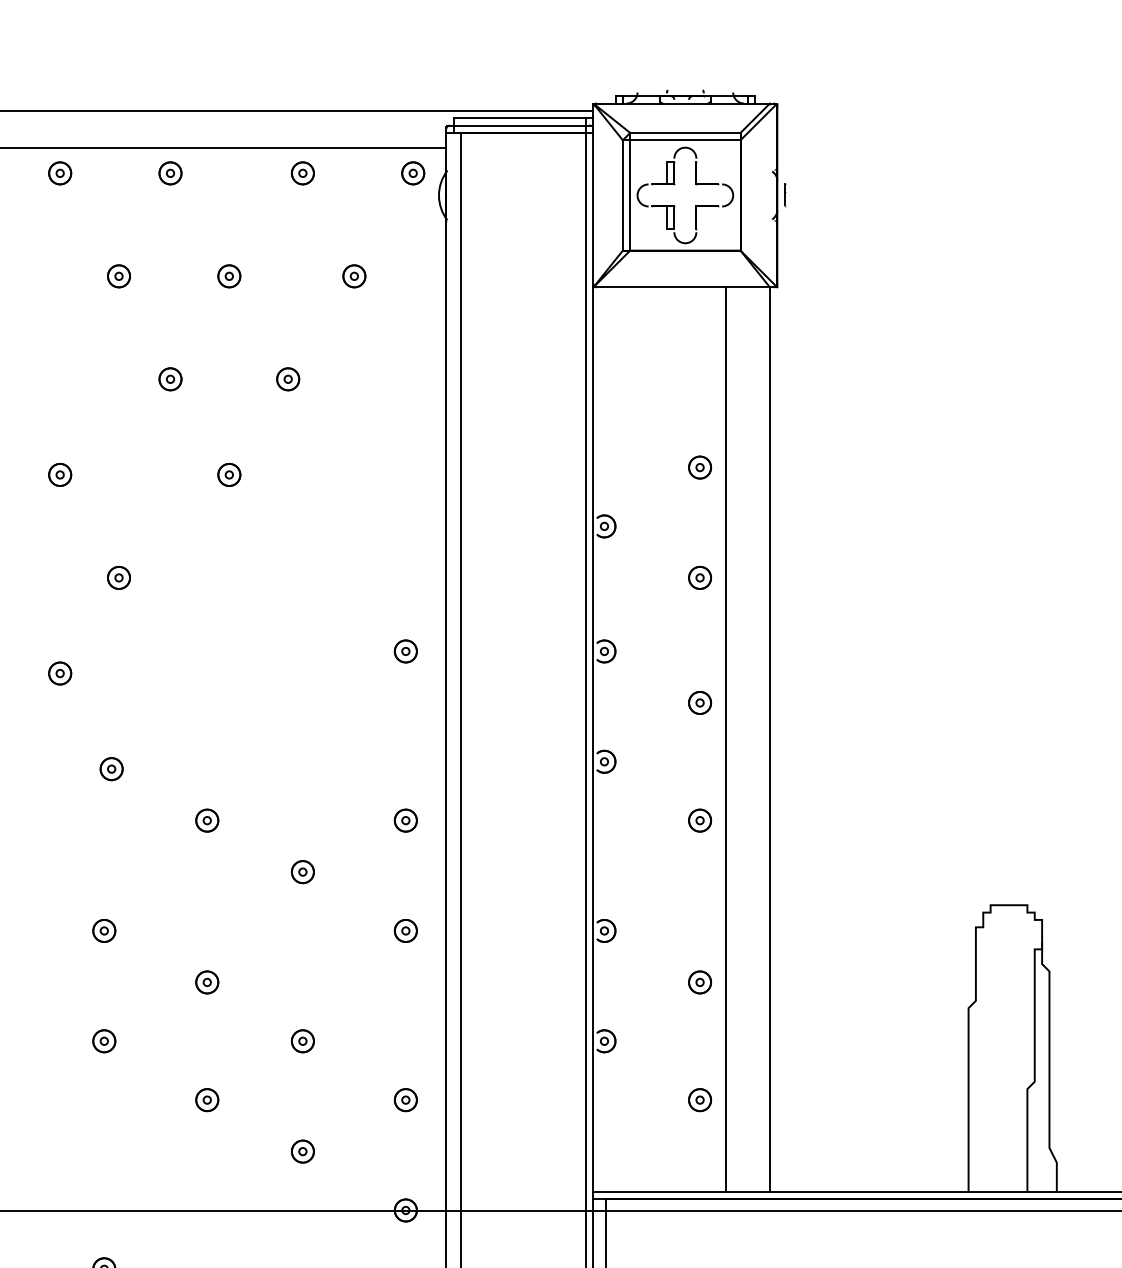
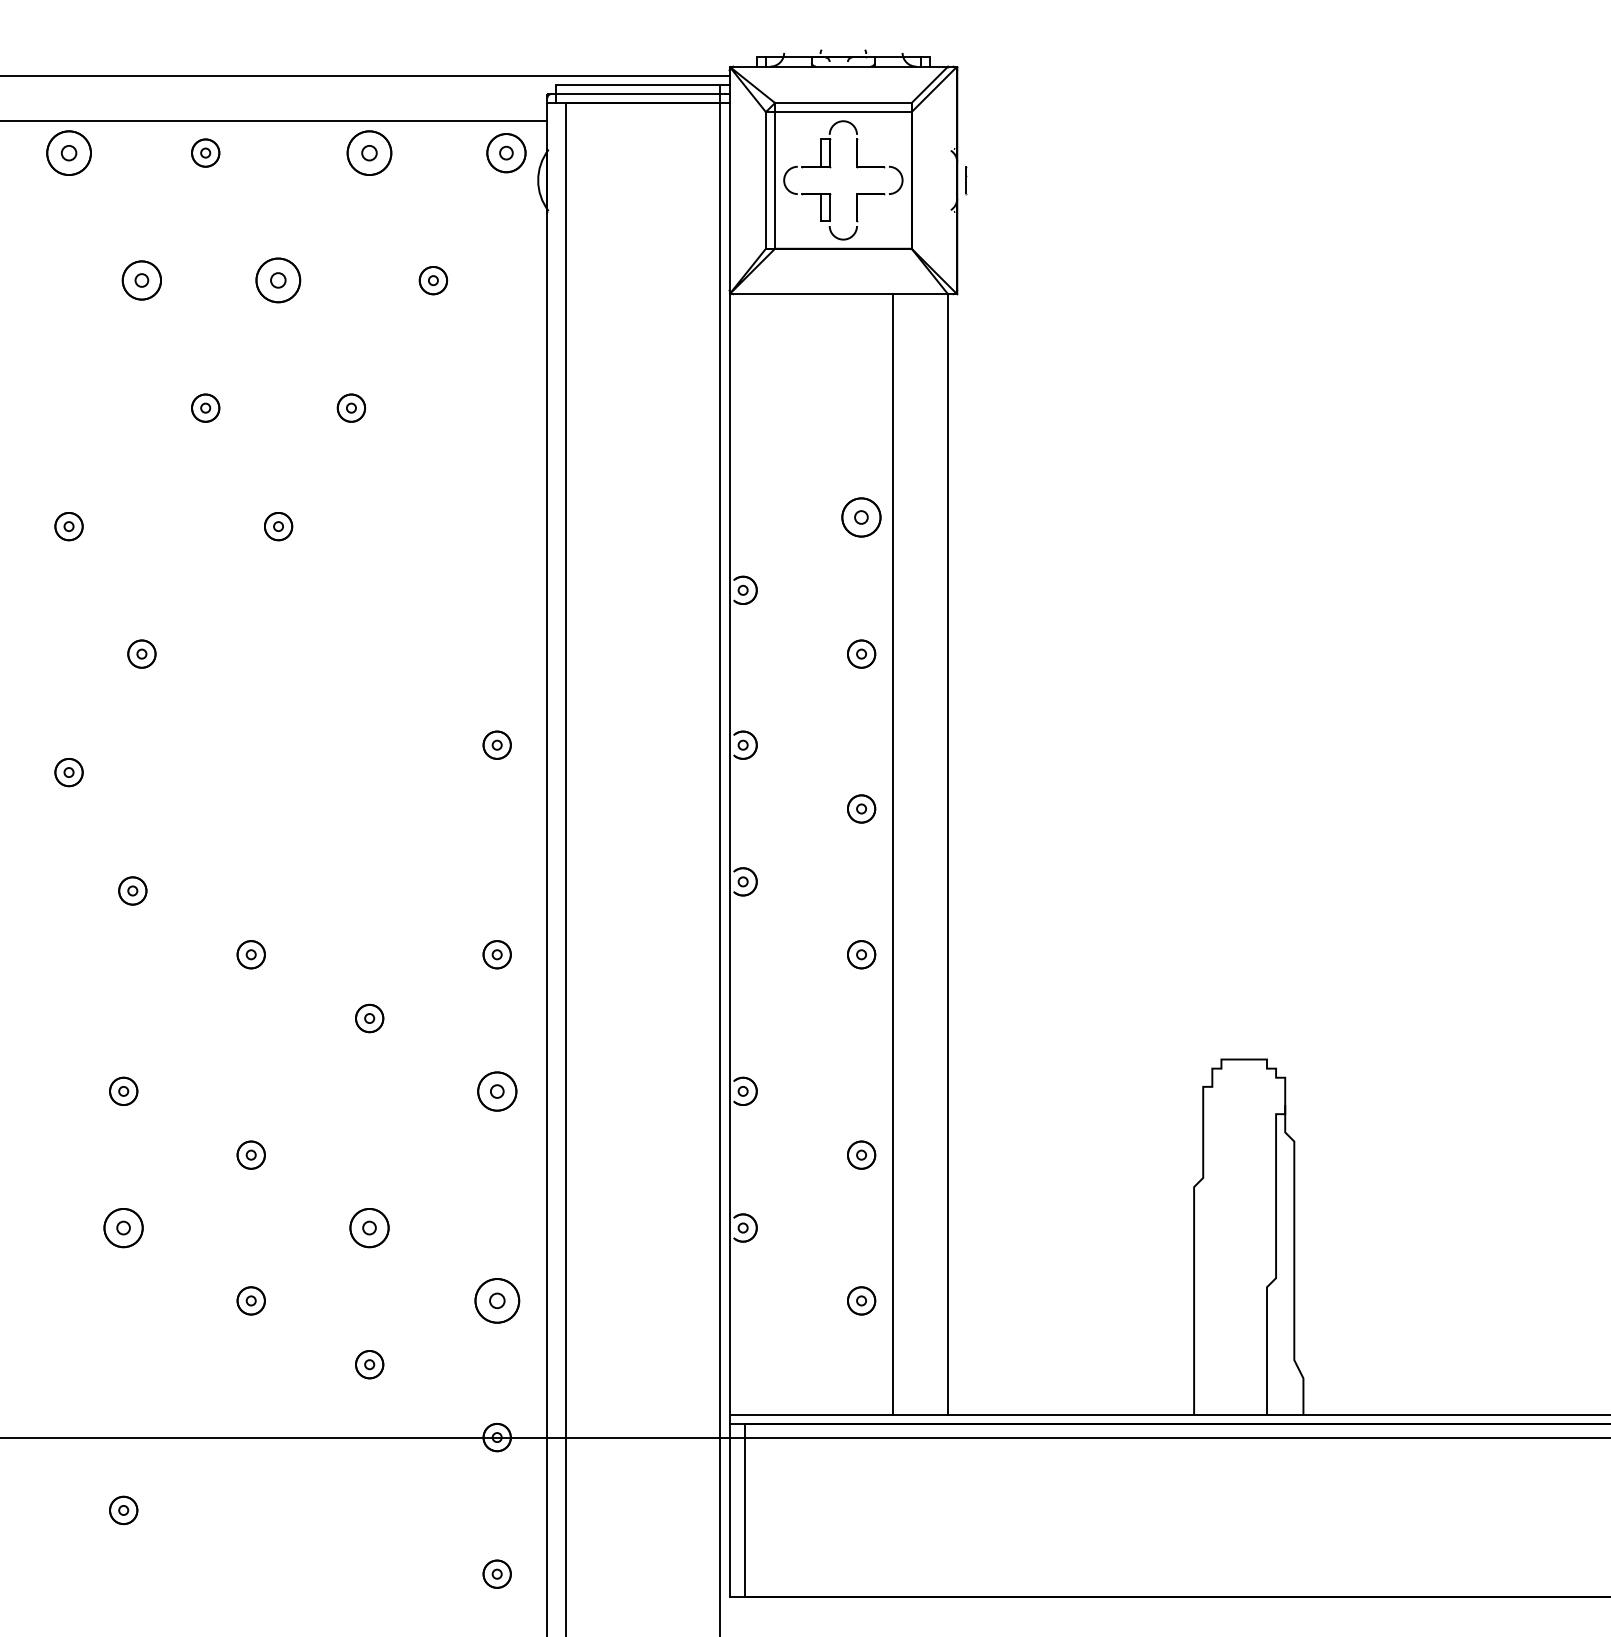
part: (59, 172) -> (68, 152), size x1.6
part: (302, 172) -> (369, 152), size x1.6
part: (412, 172) -> (505, 152), size x1.4
part: (118, 276) -> (141, 280), size x1.4
part: (229, 276) -> (278, 280), size x1.6
part: (700, 467) -> (861, 517), size x1.4
part: (405, 930) -> (496, 1090), size x1.4
part: (104, 1040) -> (123, 1227), size x1.4
part: (302, 1040) -> (369, 1227), size x1.4
part: (405, 1099) -> (496, 1300), size x1.6

